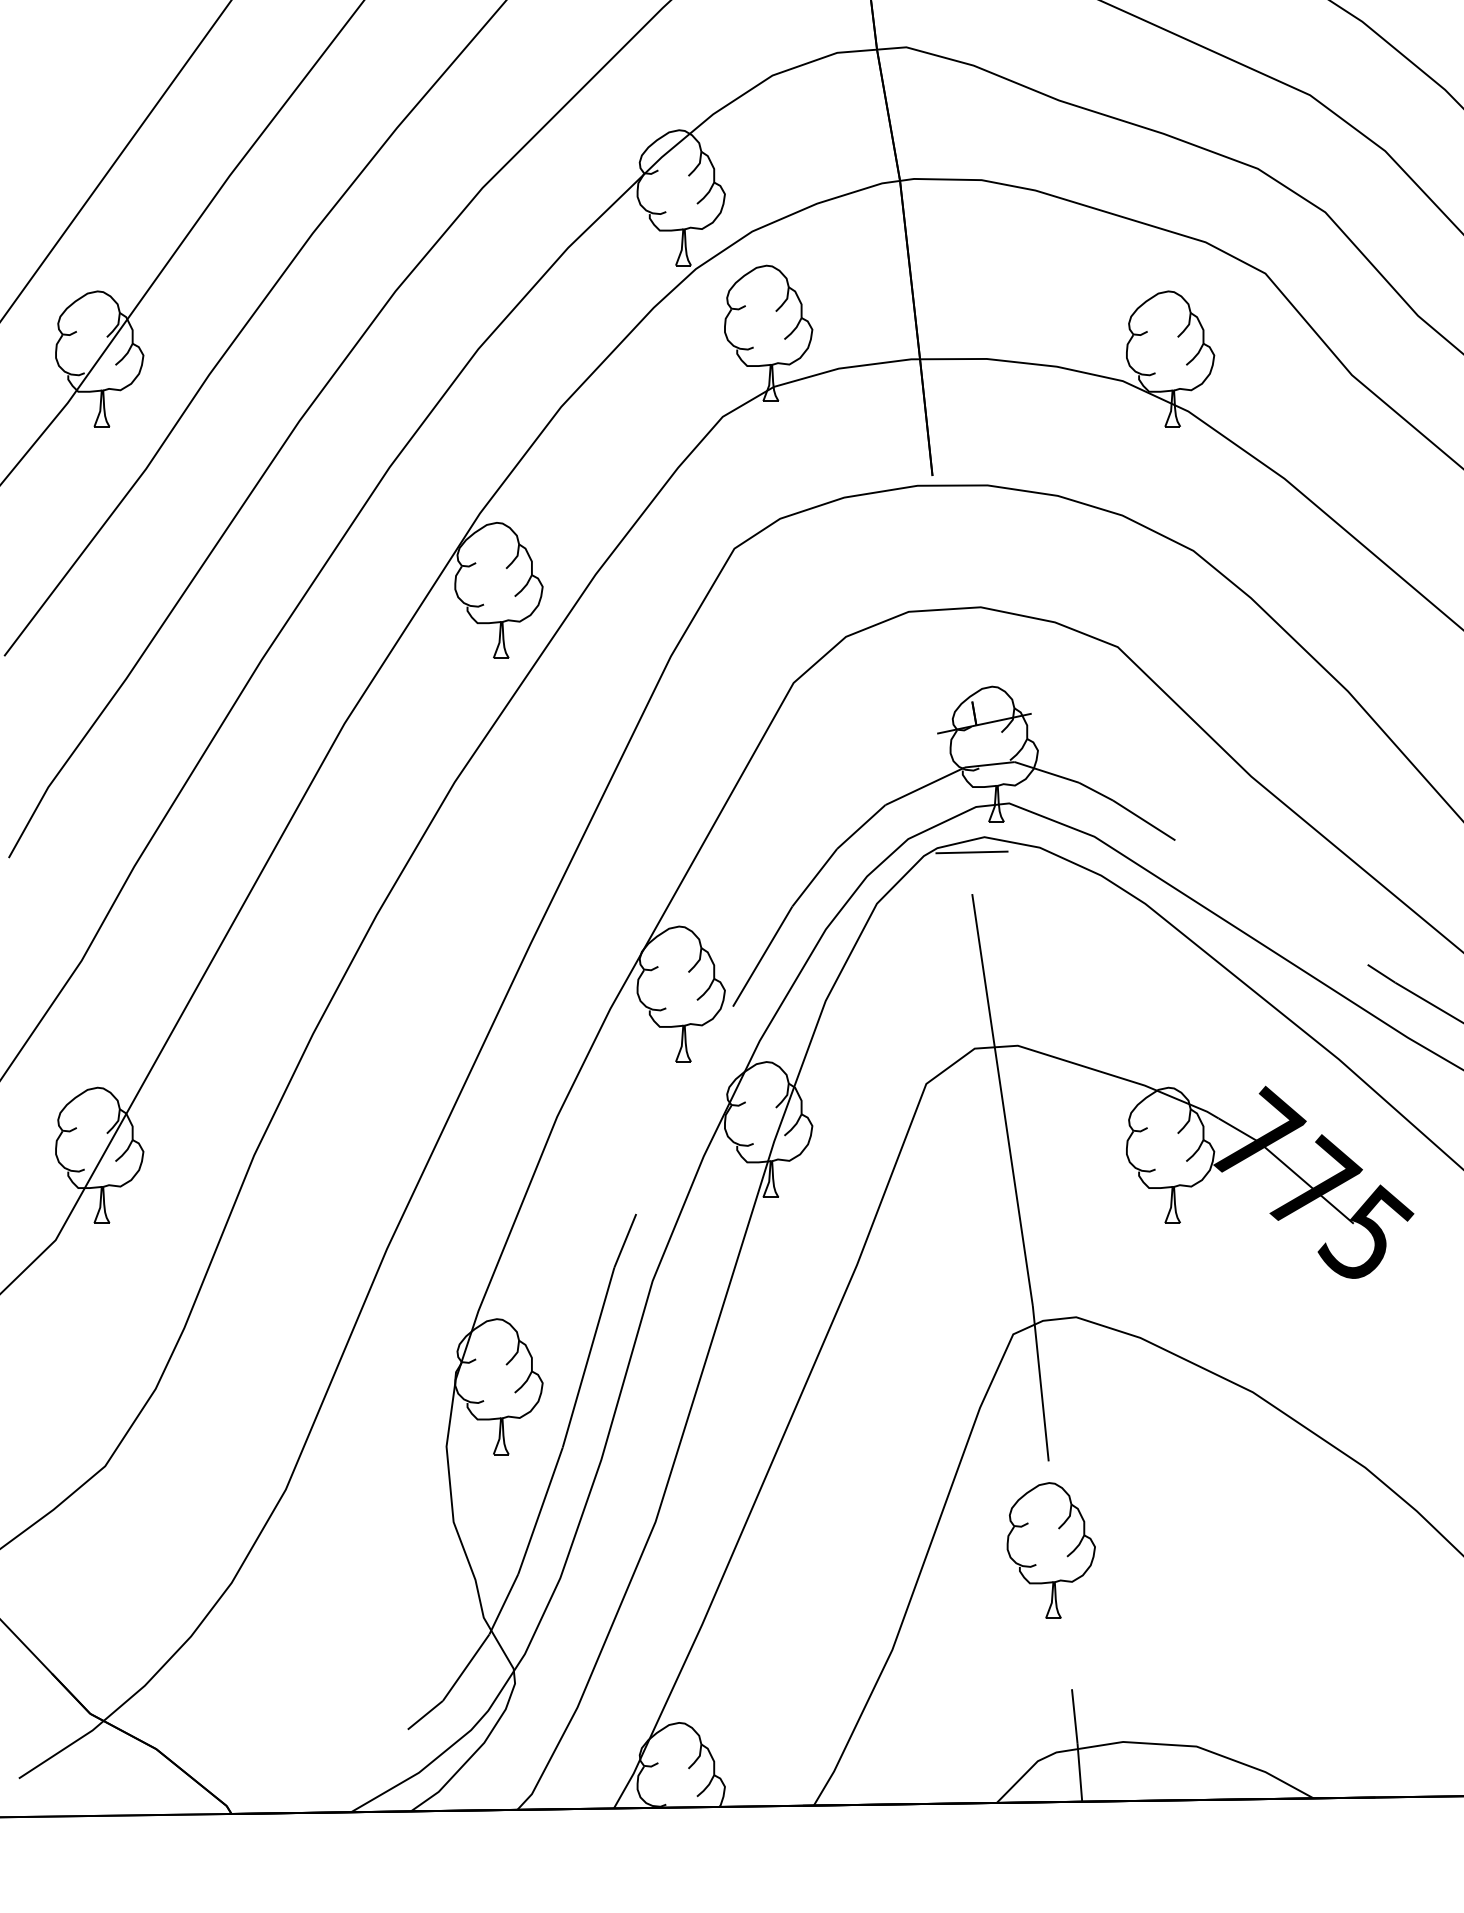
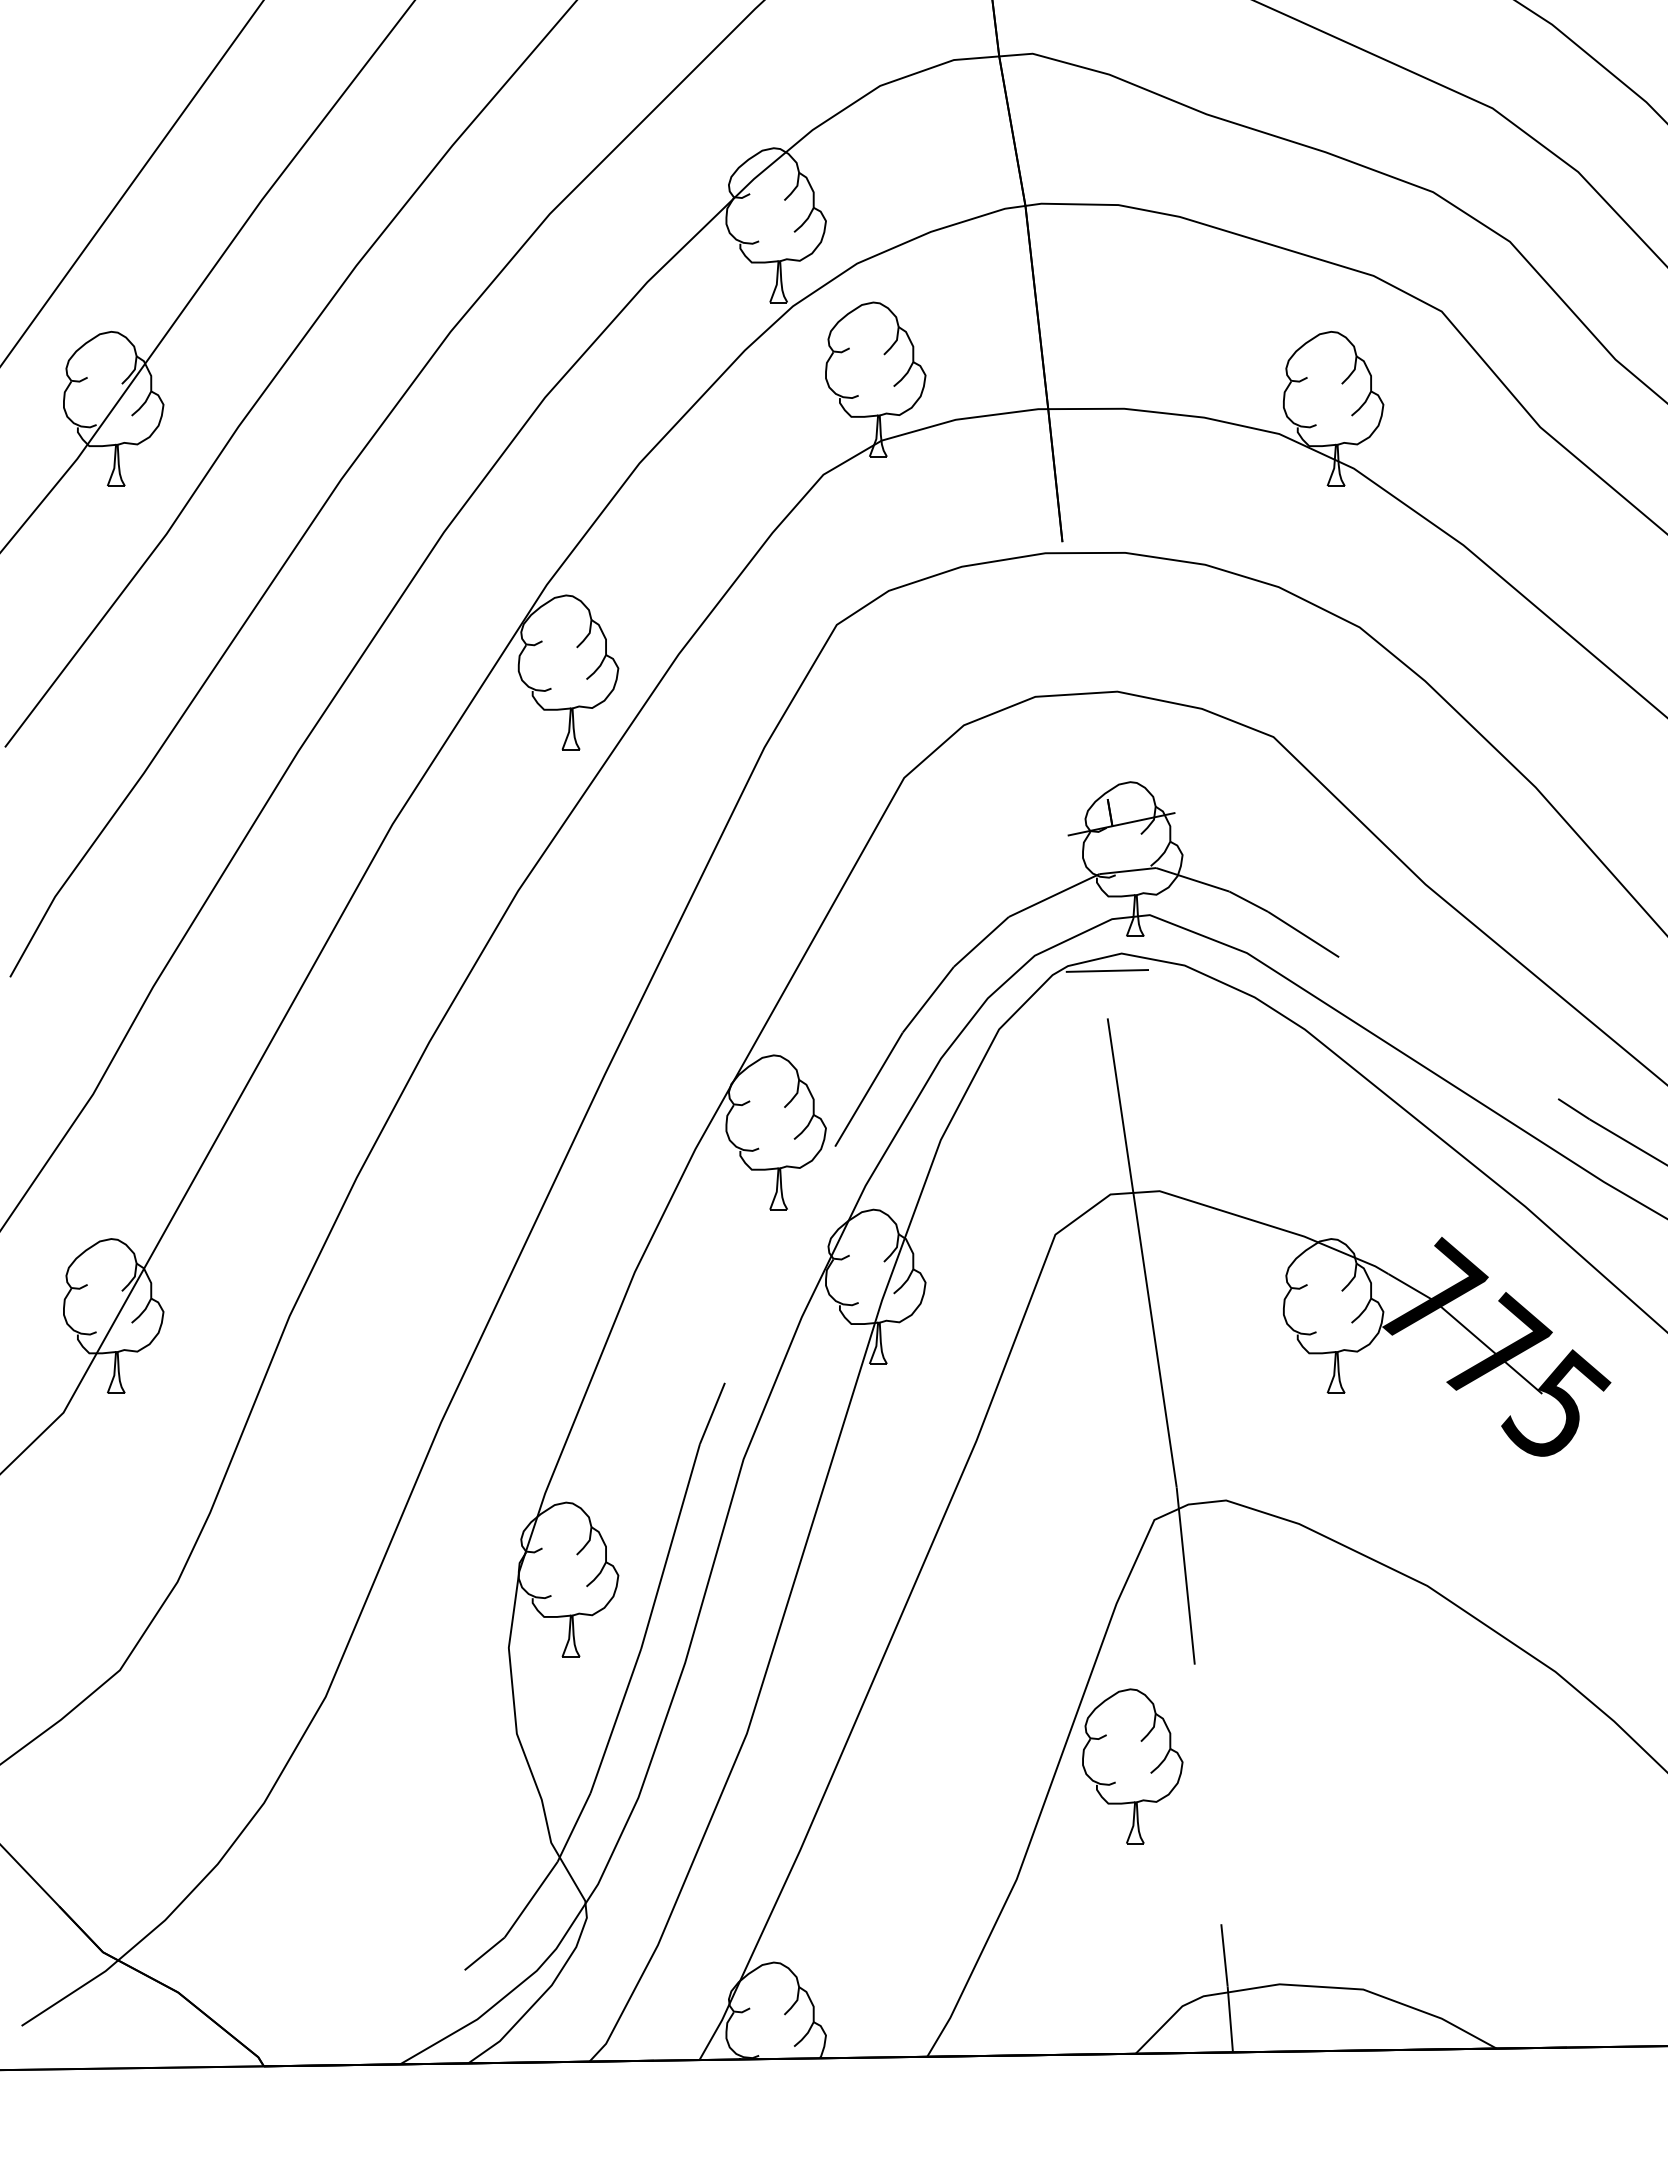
part: (1051, 1550) -> (1132, 1766), moved

